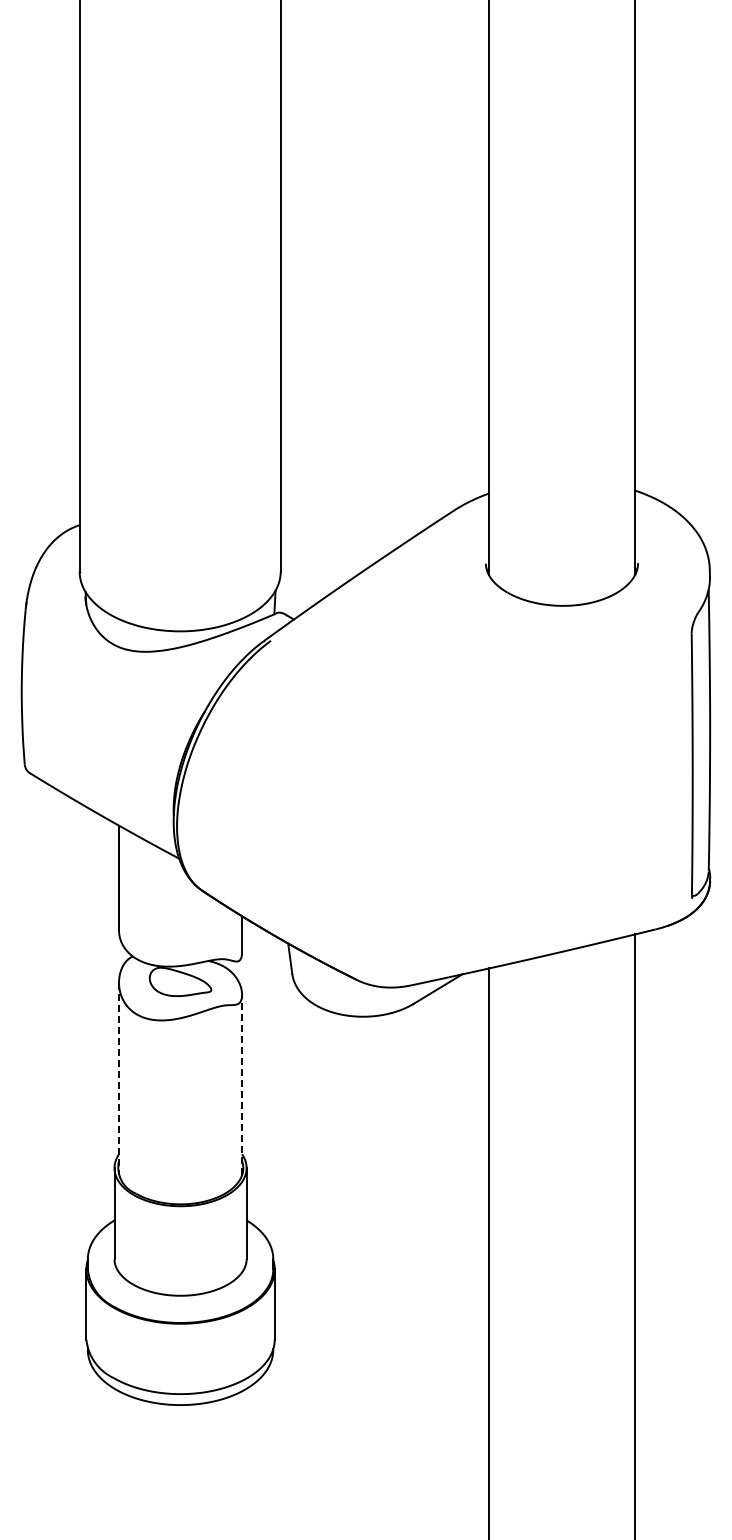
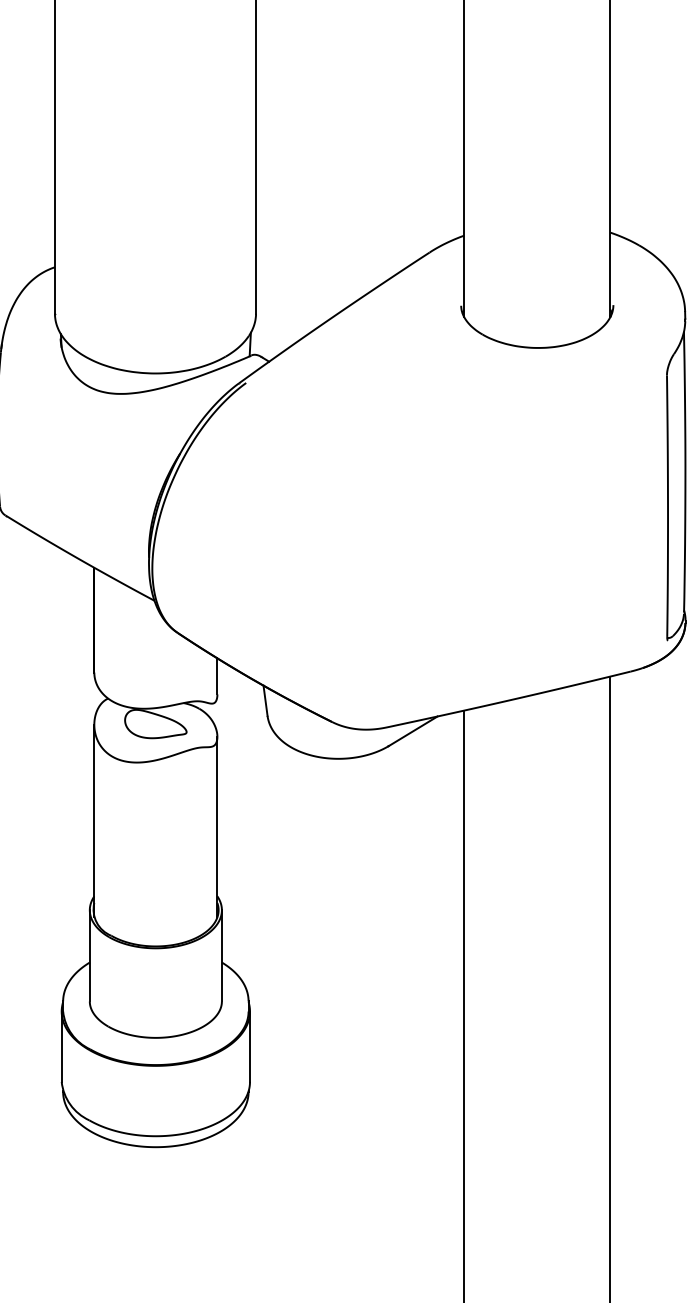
line: (119, 1079) -> (94, 821), dashed -> solid
line: (242, 1084) -> (217, 826), dashed -> solid

